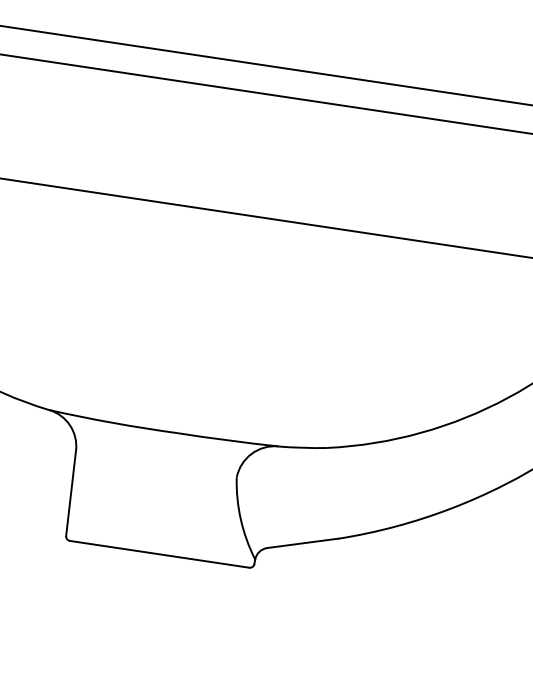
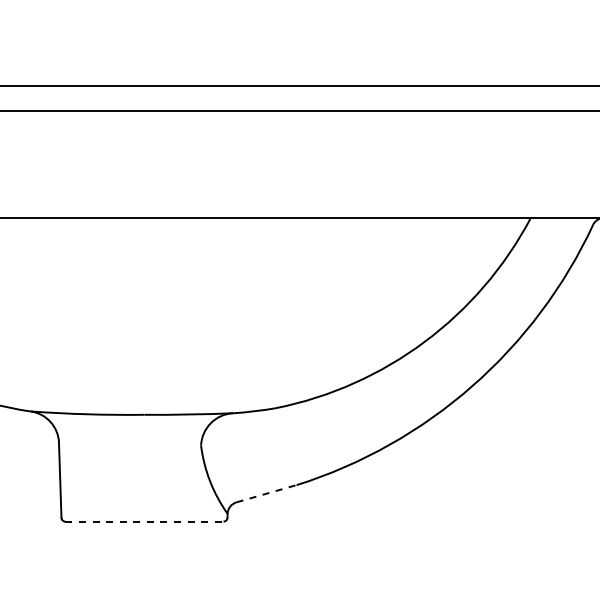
line: (303, 543) -> (267, 493), solid -> dashed
line: (159, 554) -> (144, 521), solid -> dashed

